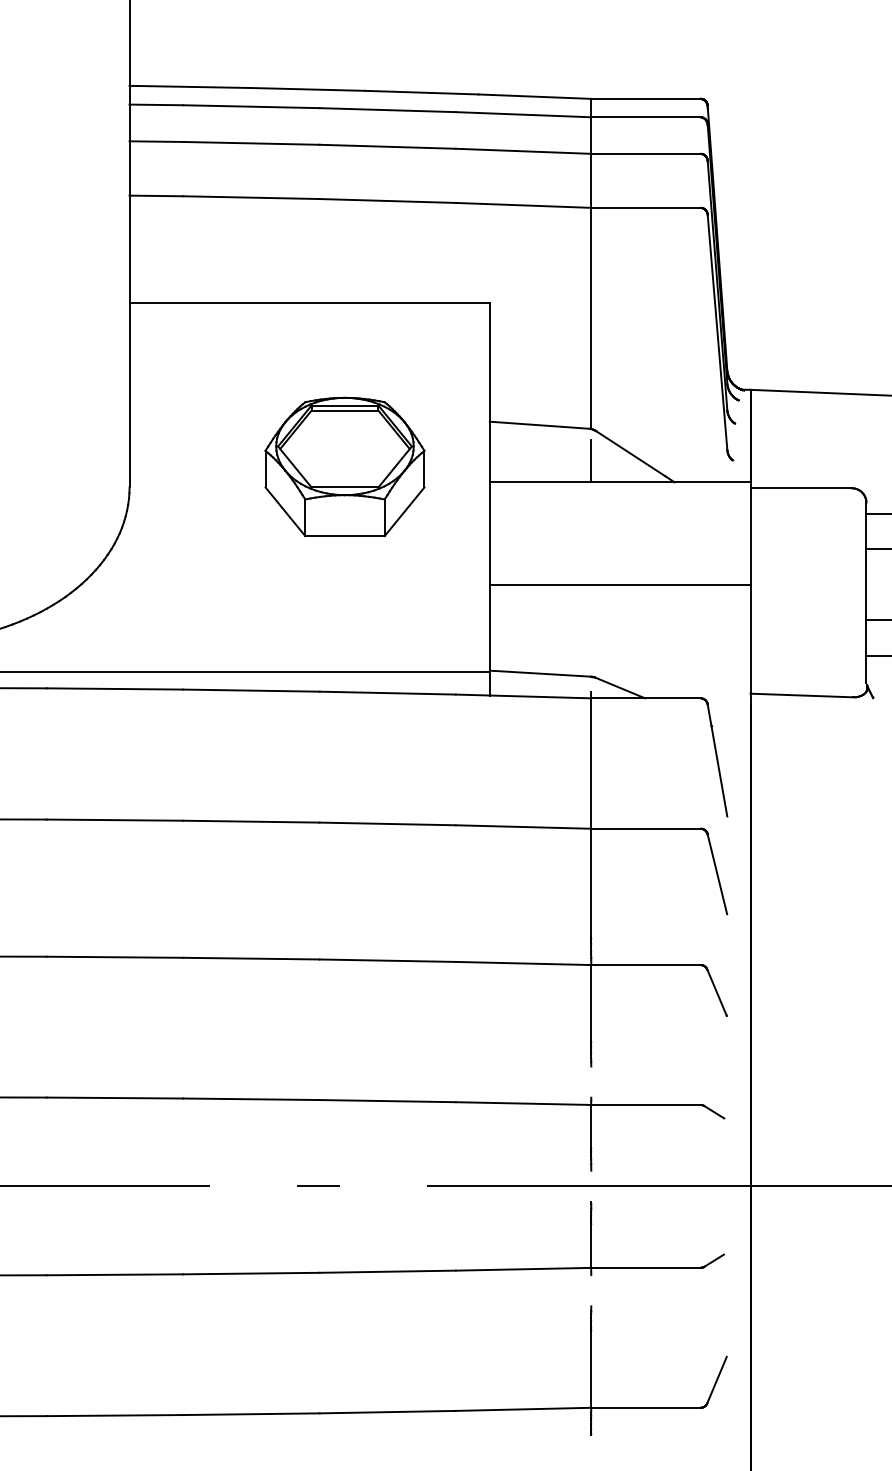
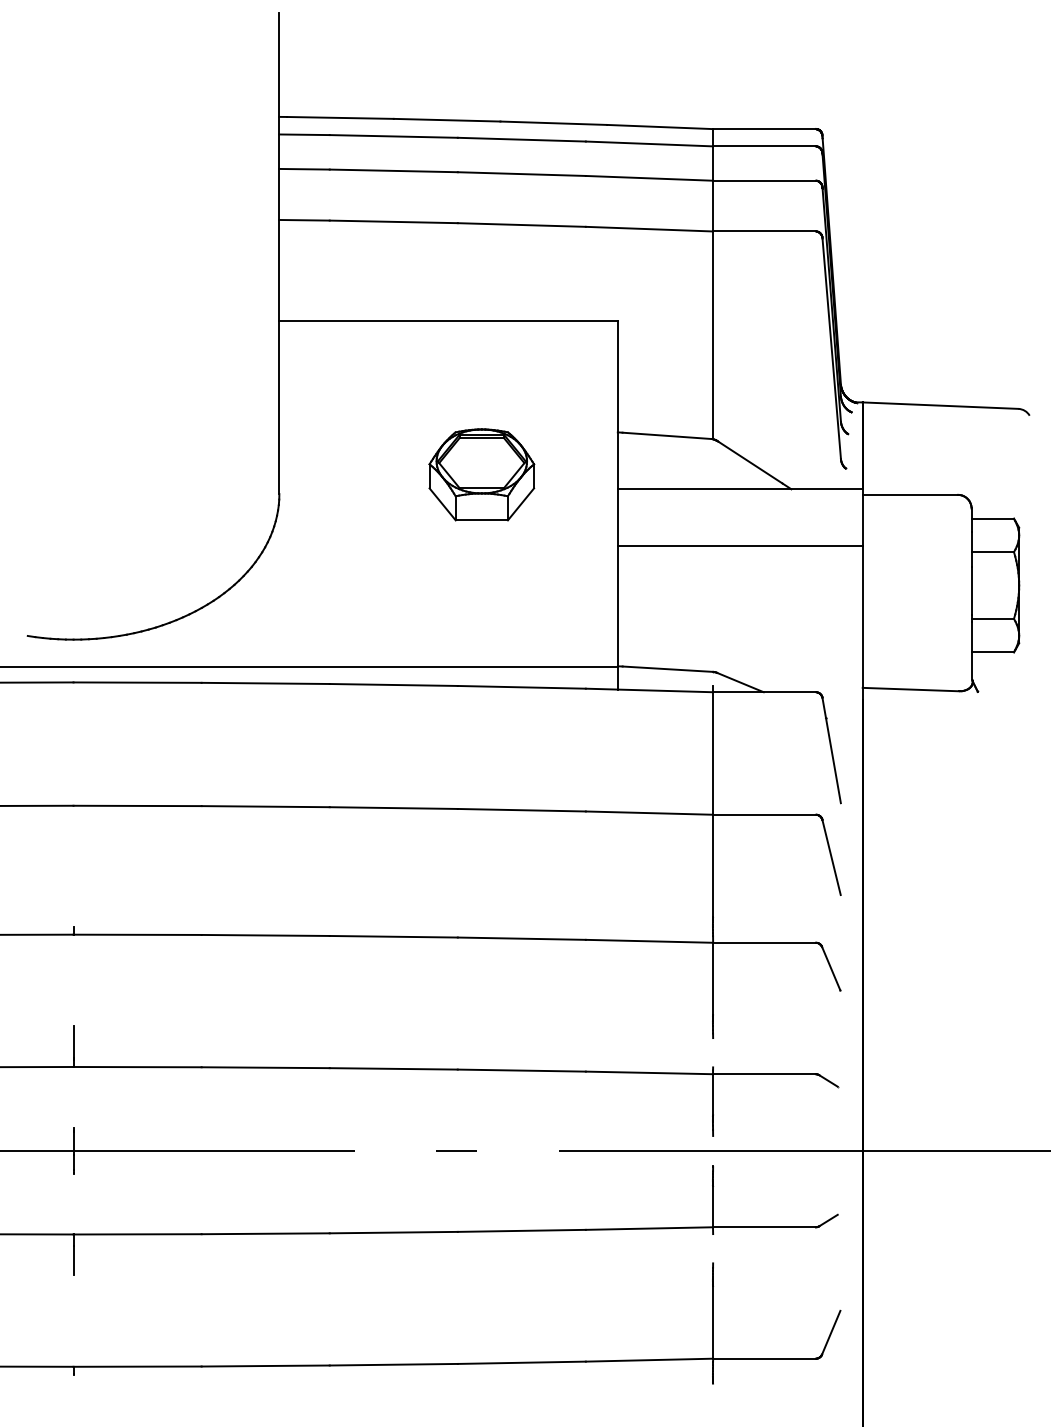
line: (591, 461) -> (713, 469), removed
part: (344, 466) -> (481, 474), size x0.7
line: (619, 584) -> (739, 546), moved

